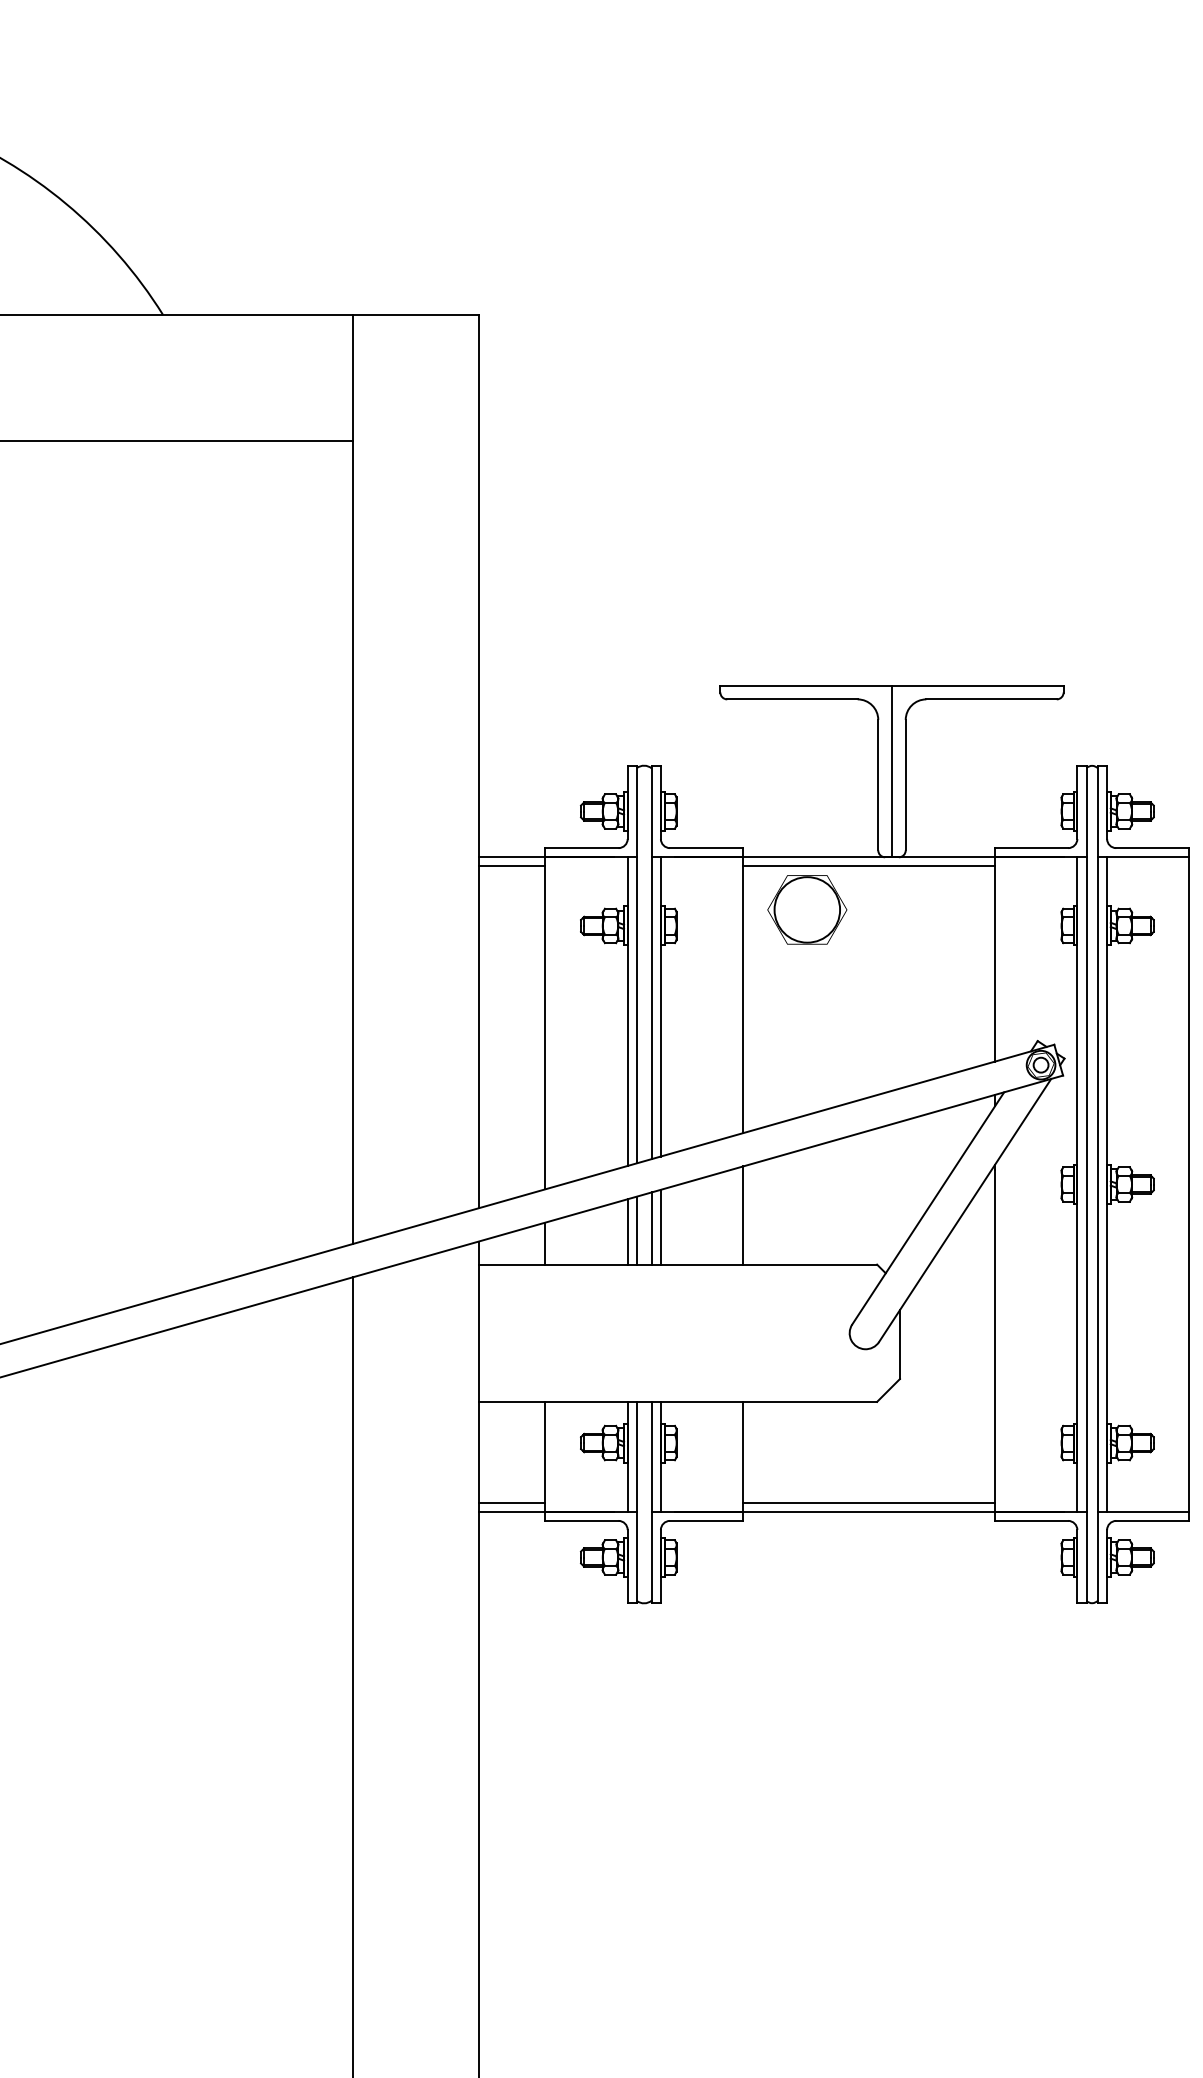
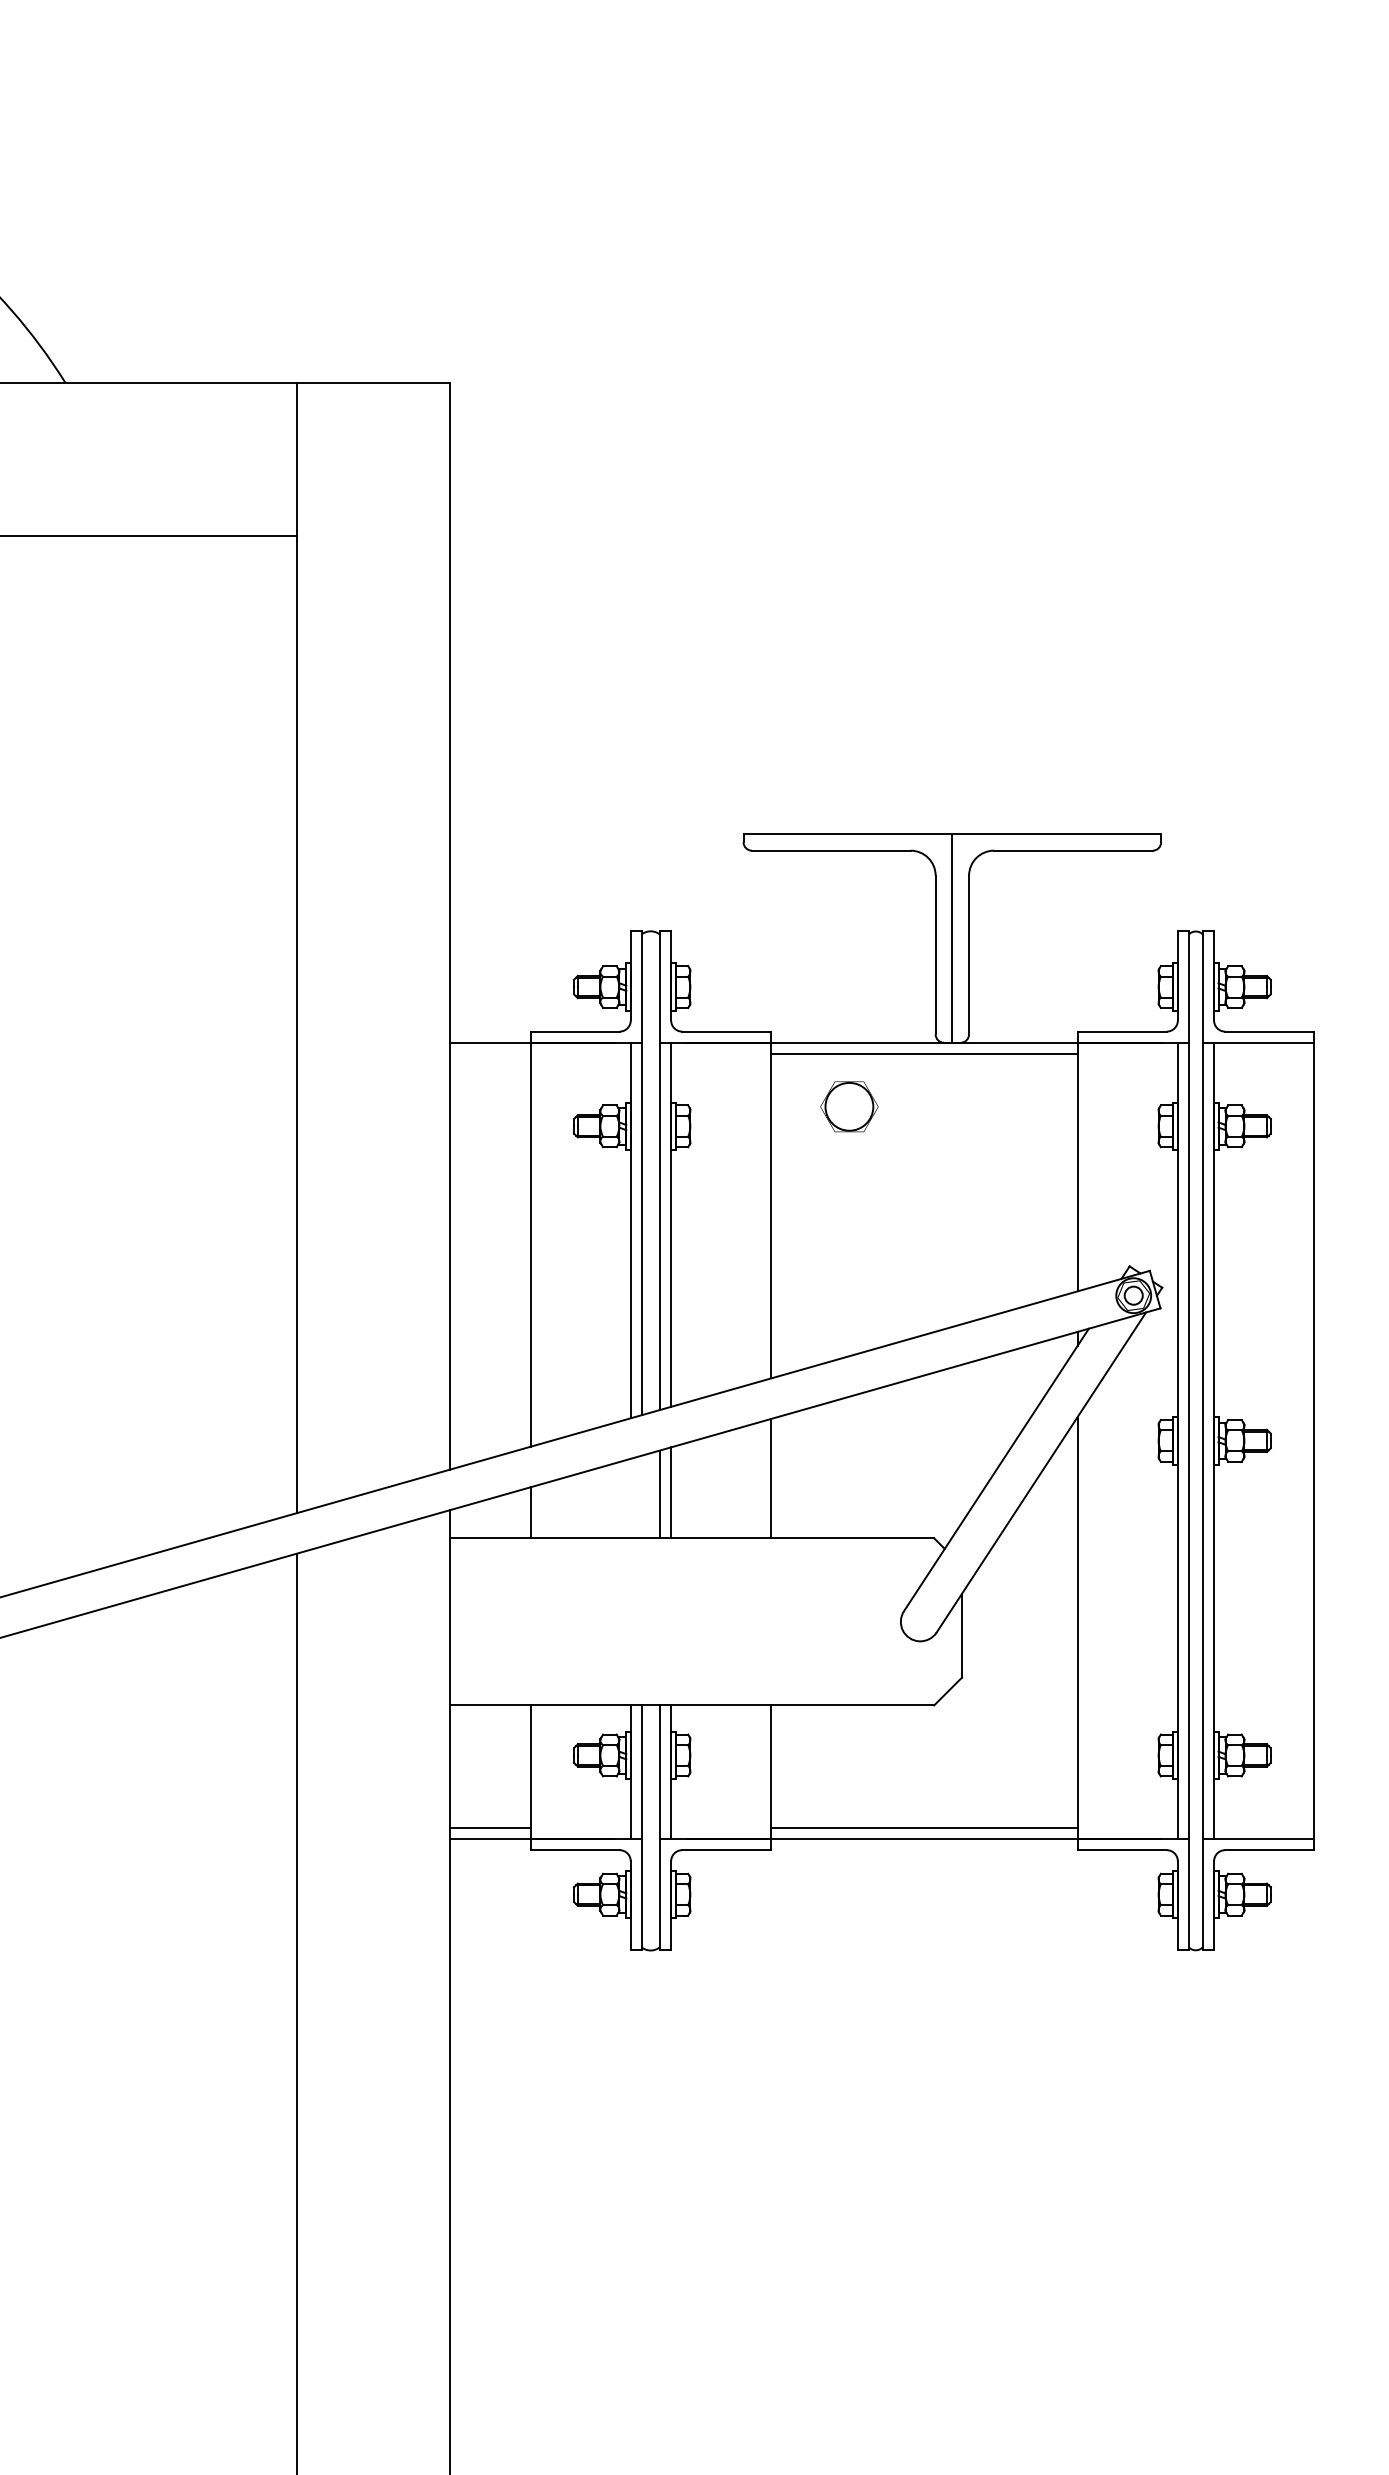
line: (511, 866) -> (489, 1053), removed
part: (807, 909) -> (849, 1106), size x0.6
line: (636, 1230) -> (641, 1496), removed
line: (627, 1231) -> (630, 1498), removed

